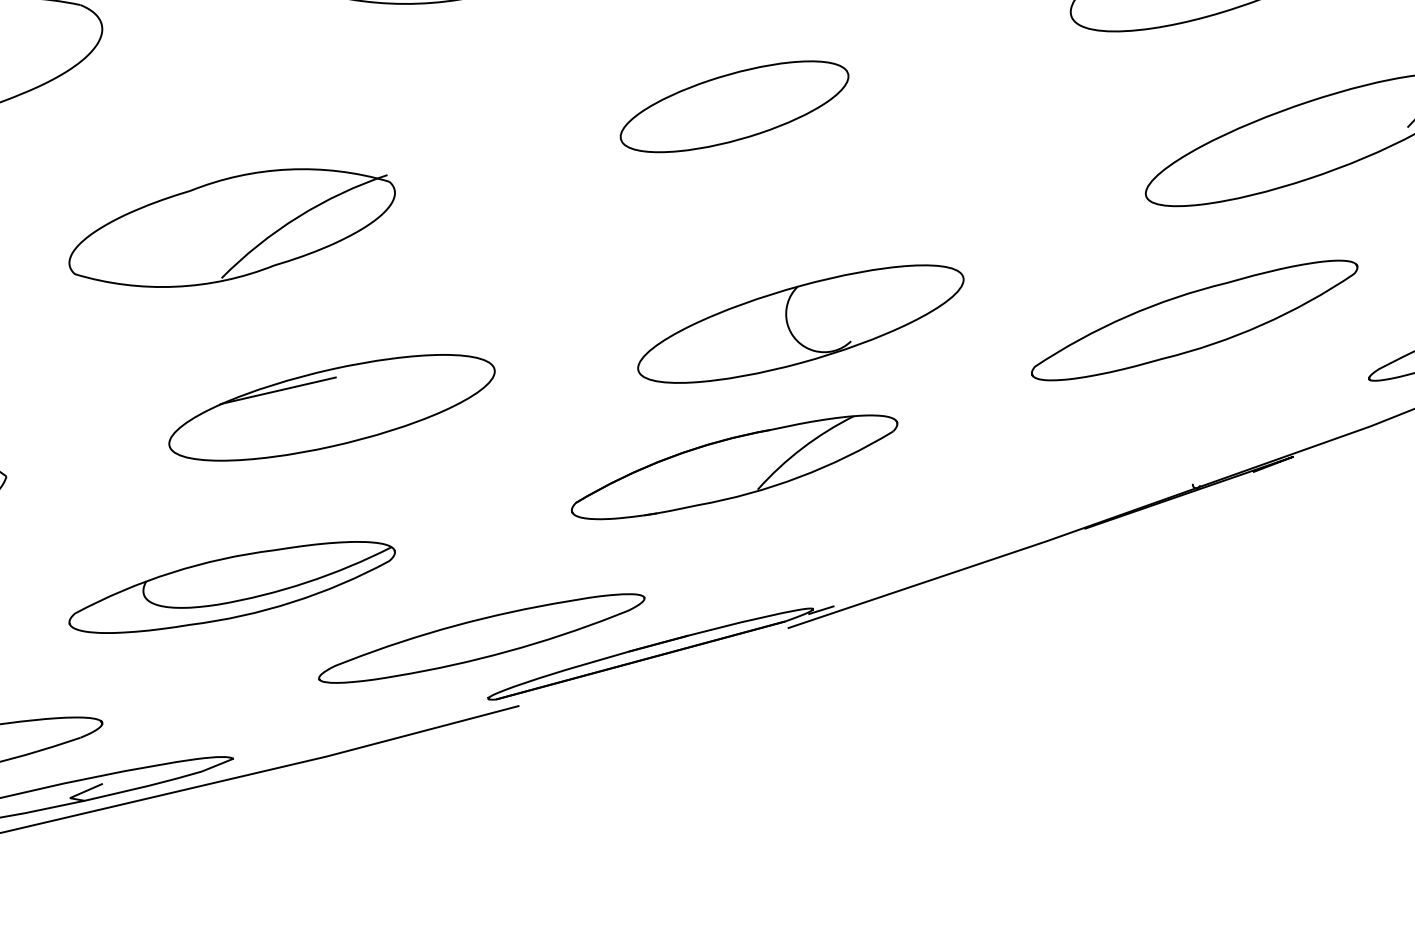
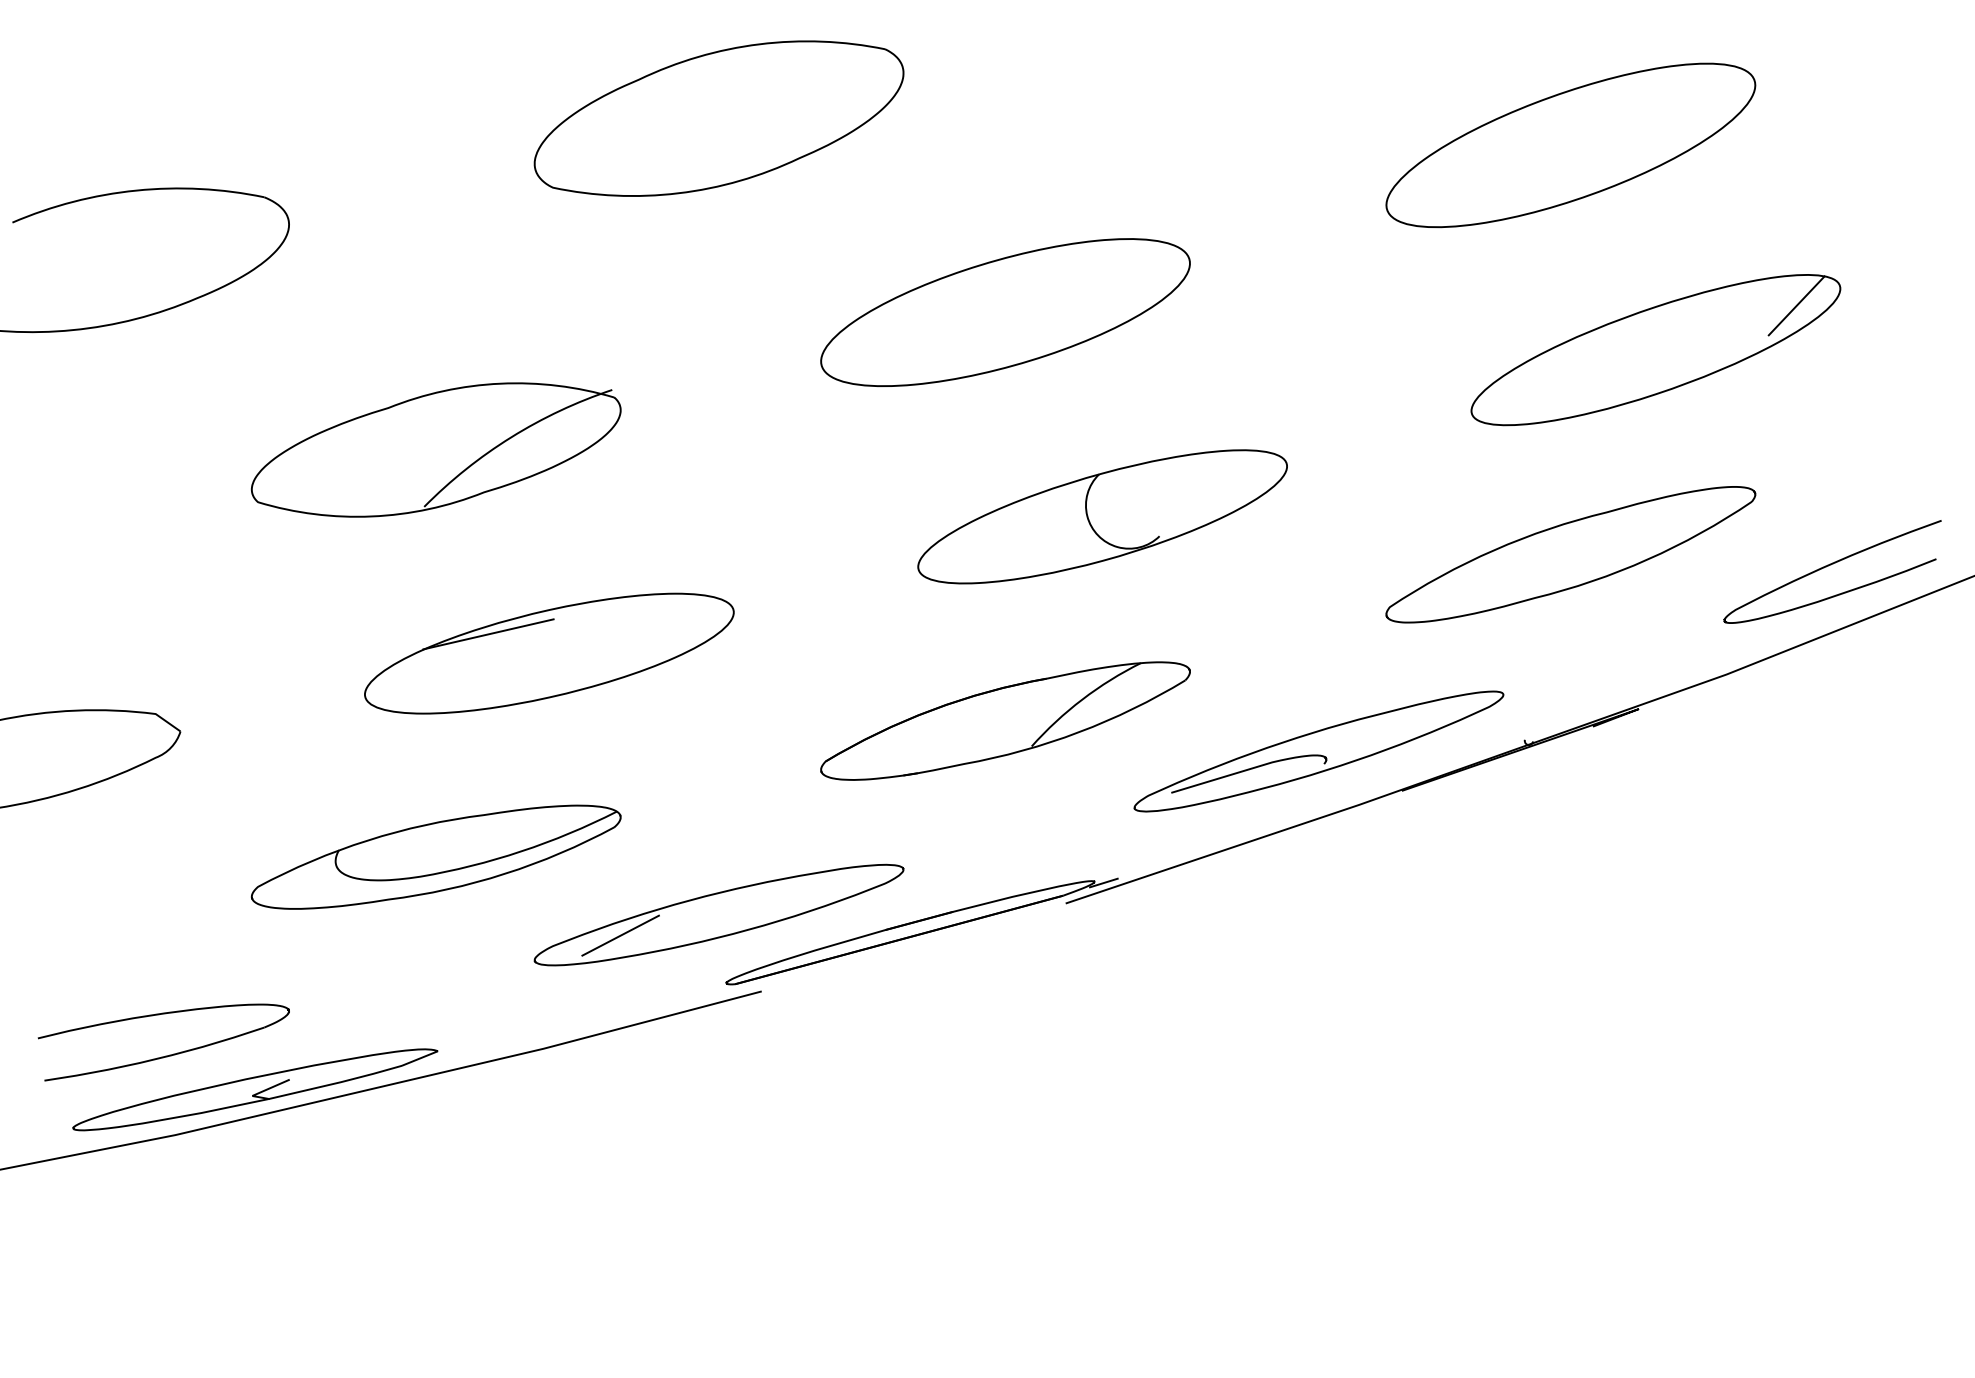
part: (734, 106) -> (1005, 312), size x1.43
part: (1194, 320) -> (1570, 554), moved
part: (800, 323) -> (1102, 516), moved
part: (1010, 494) -> (1318, 751), added
line: (394, 656) -> (620, 935), added

